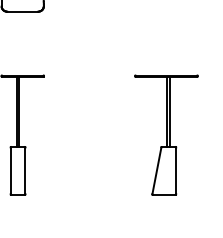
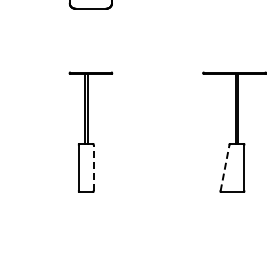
line: (25, 170) -> (93, 167), solid -> dashed
line: (157, 170) -> (225, 167), solid -> dashed

